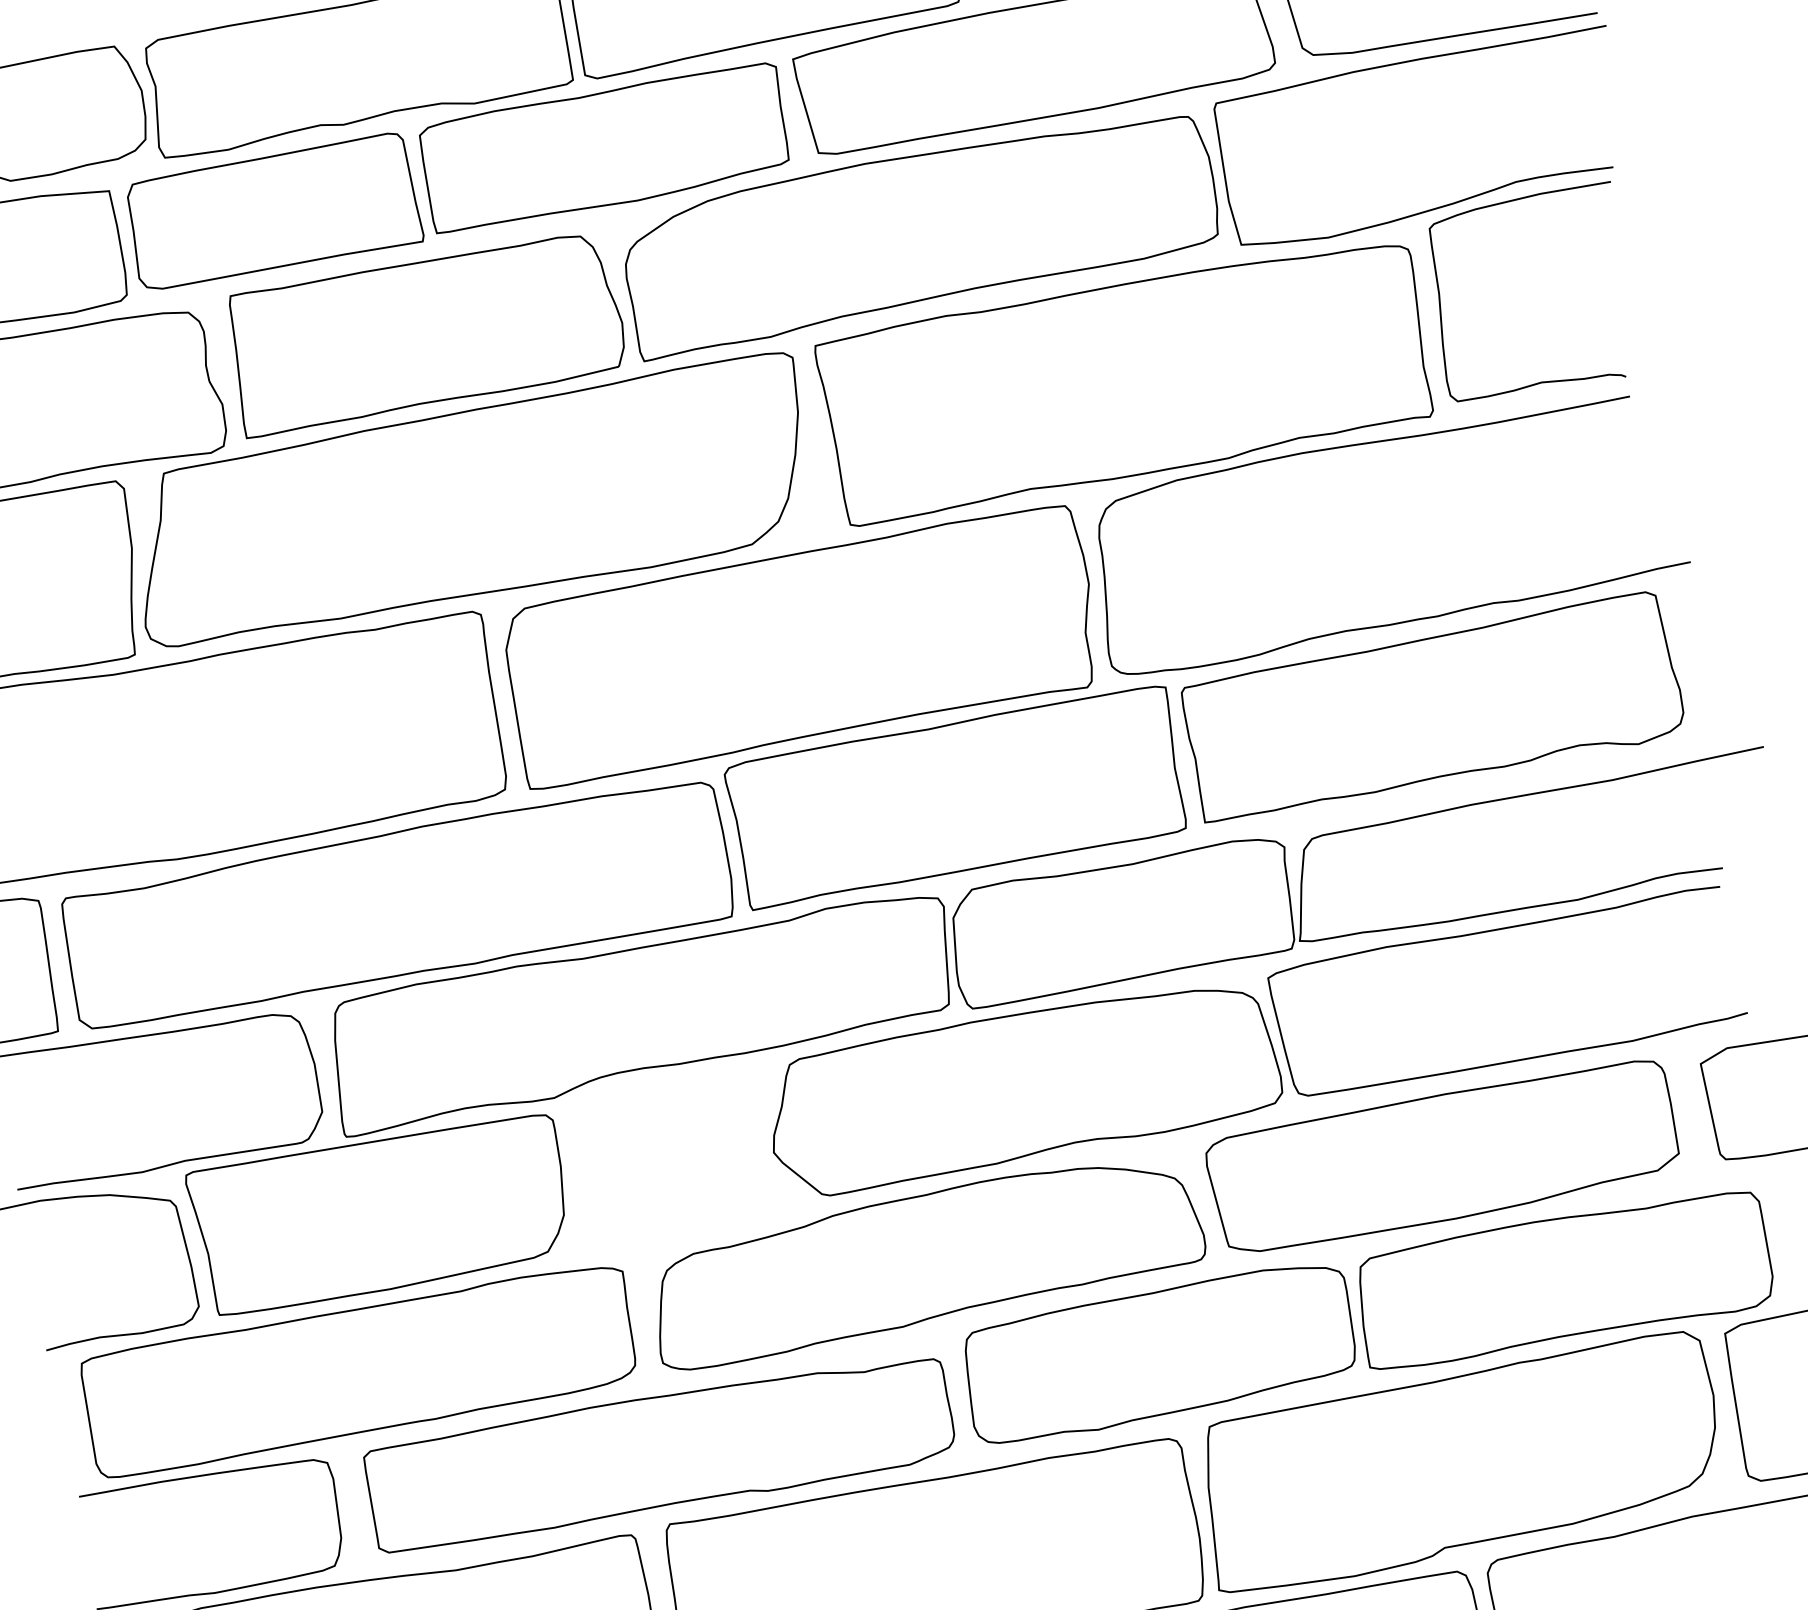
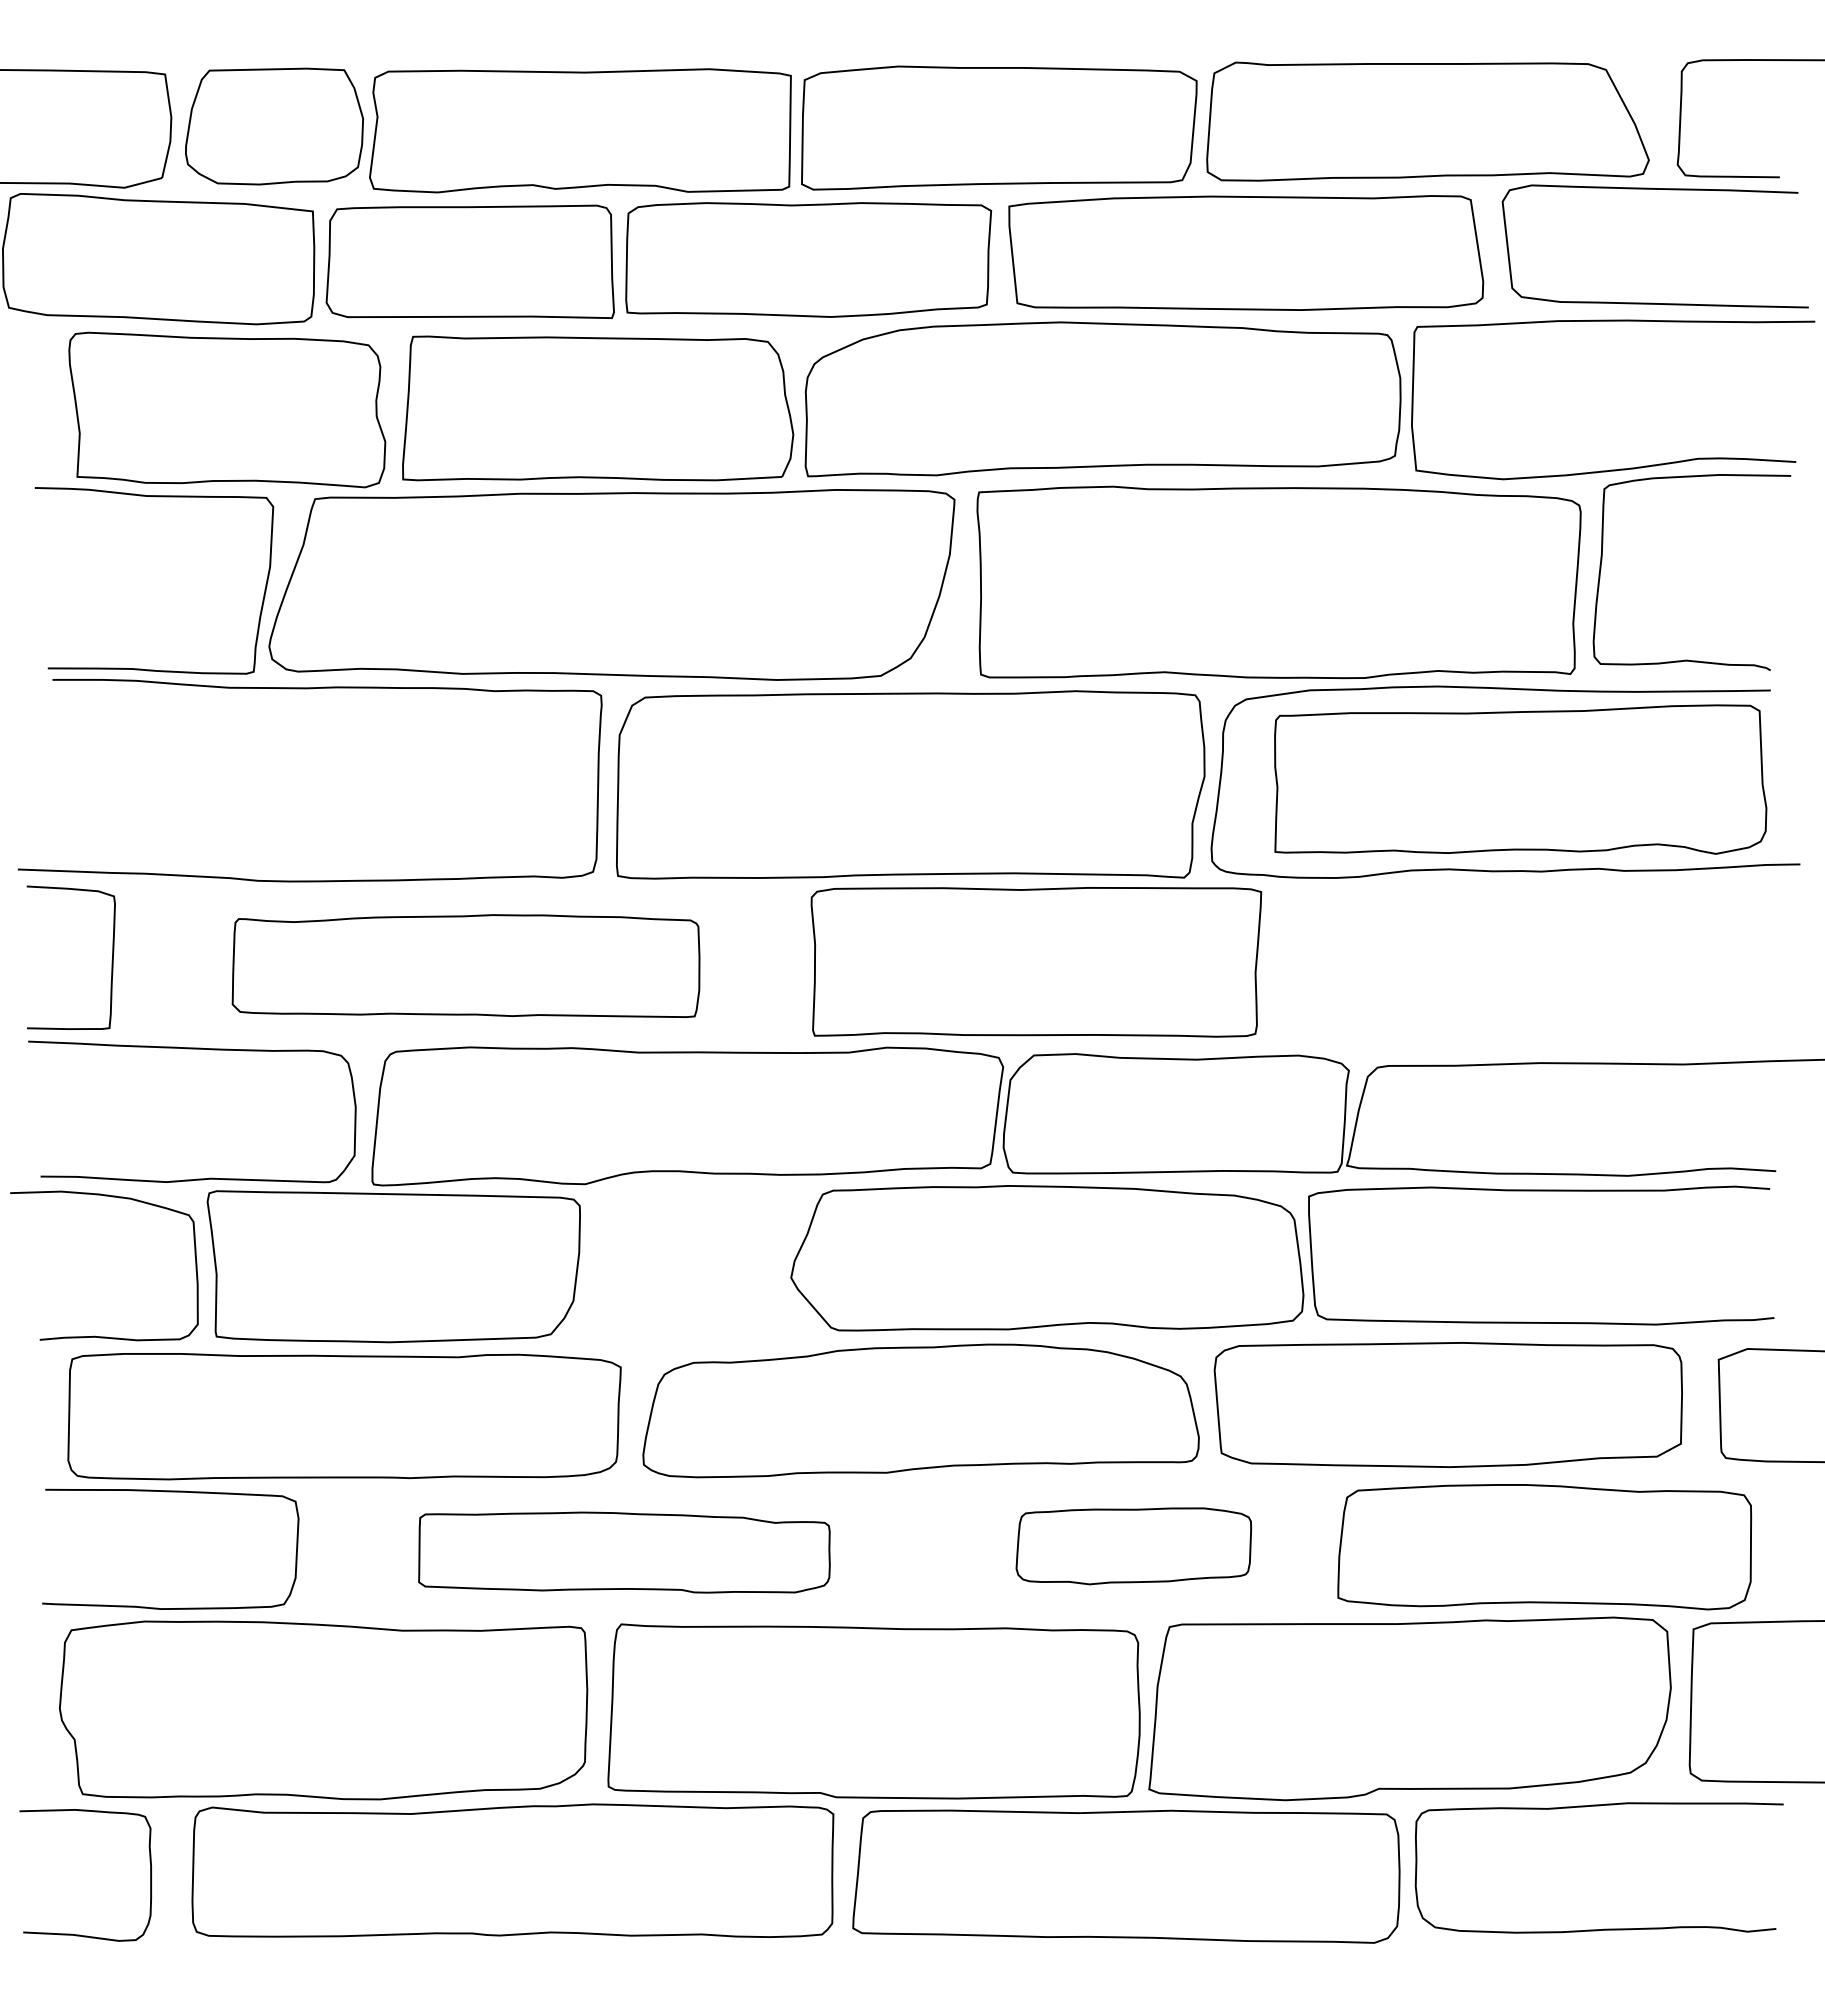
part: (1432, 706) -> (1520, 779), moved
part: (396, 904) -> (465, 965), size x0.7
part: (1159, 1354) -> (1133, 1546), size x0.6
part: (659, 1452) -> (624, 1552), size x0.7

